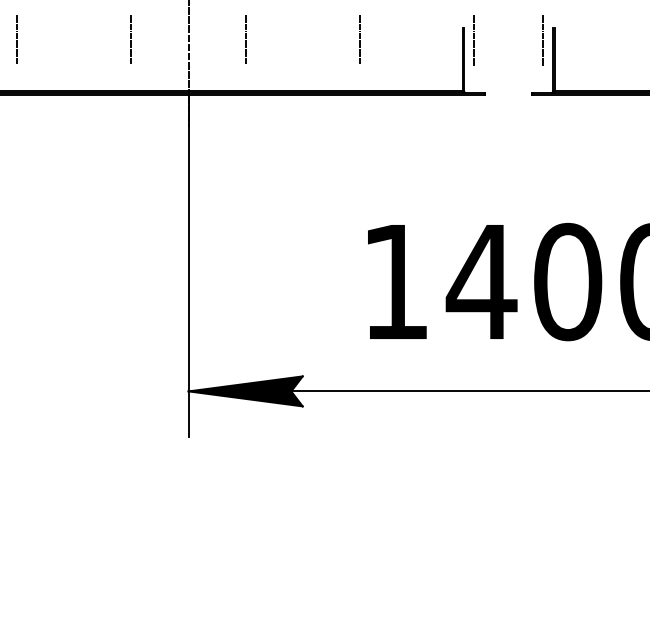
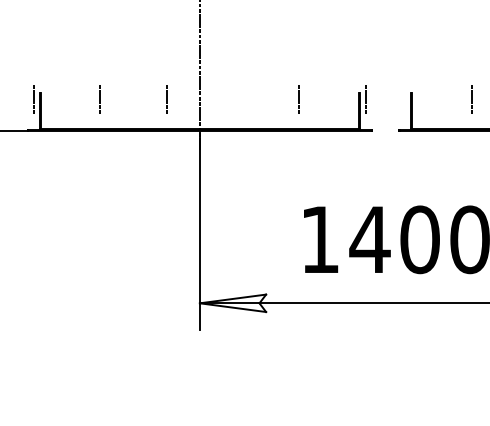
line: (244, 40) -> (232, 99), removed
line: (542, 40) -> (405, 99), removed
fill: (244, 391) -> (232, 303), removed

